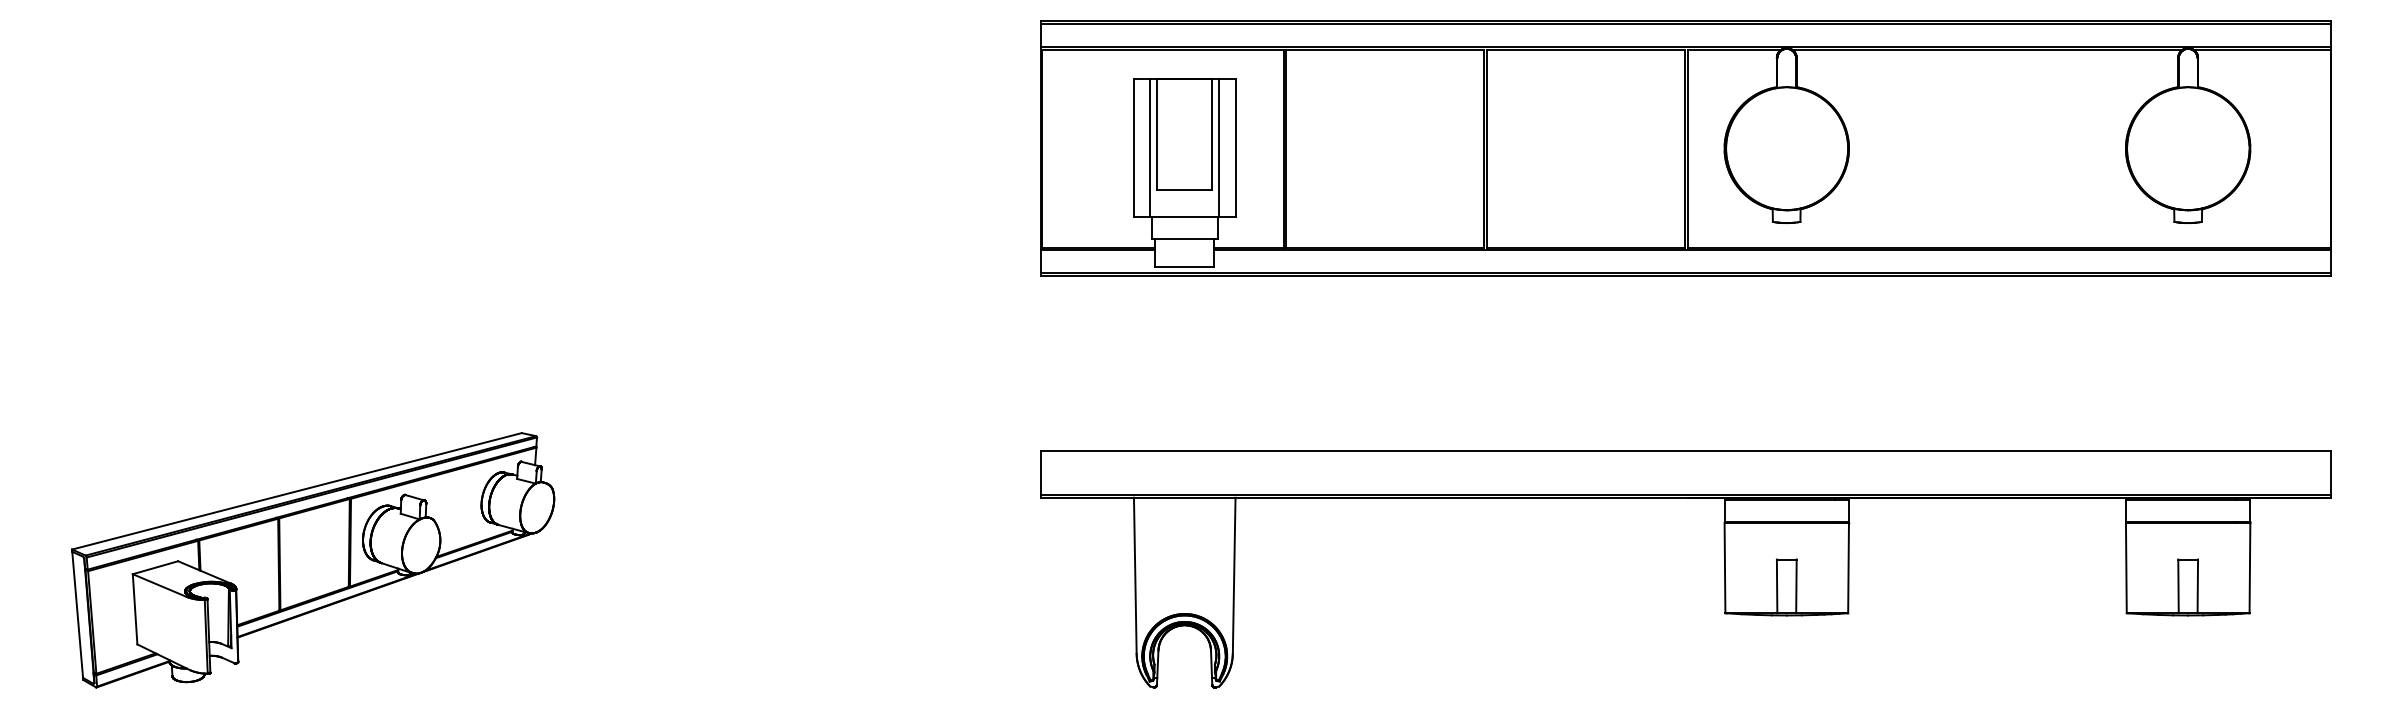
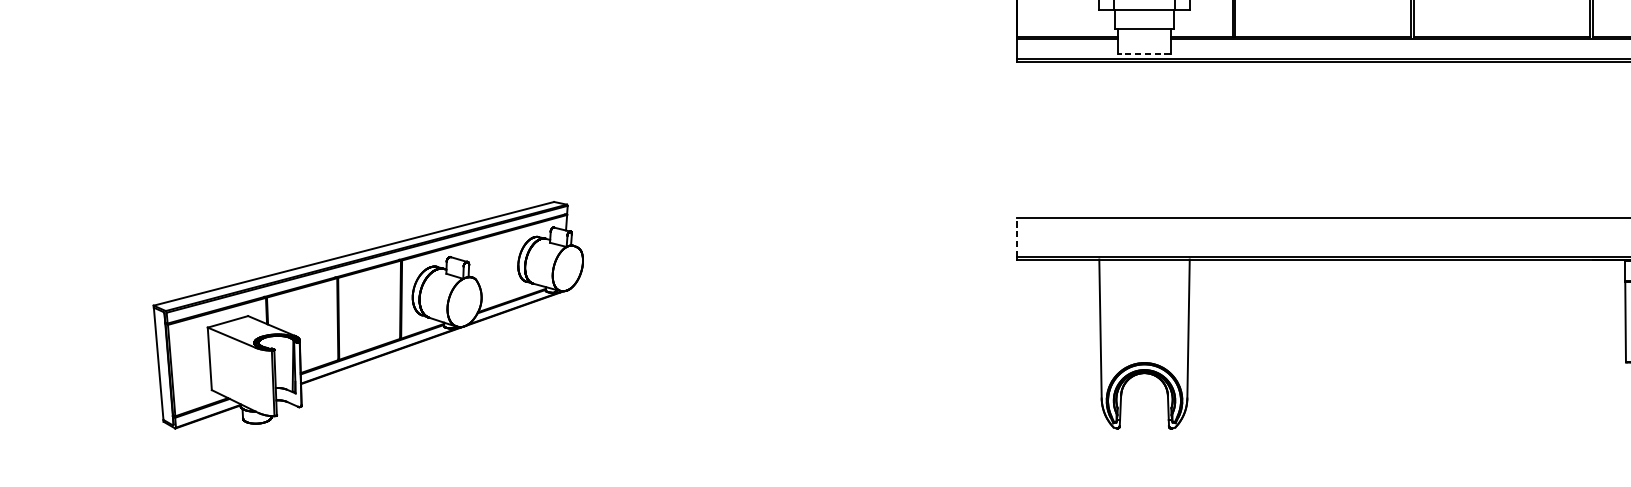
line: (1184, 267) -> (1144, 54), solid -> dashed
line: (1041, 473) -> (1016, 237), solid -> dashed

